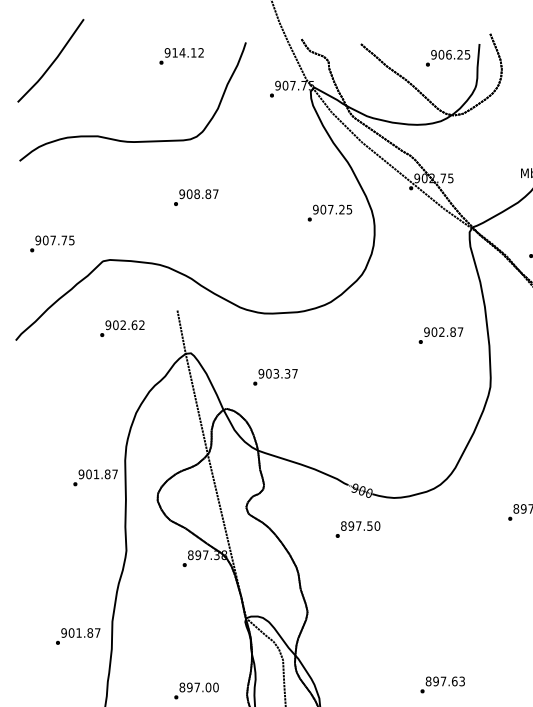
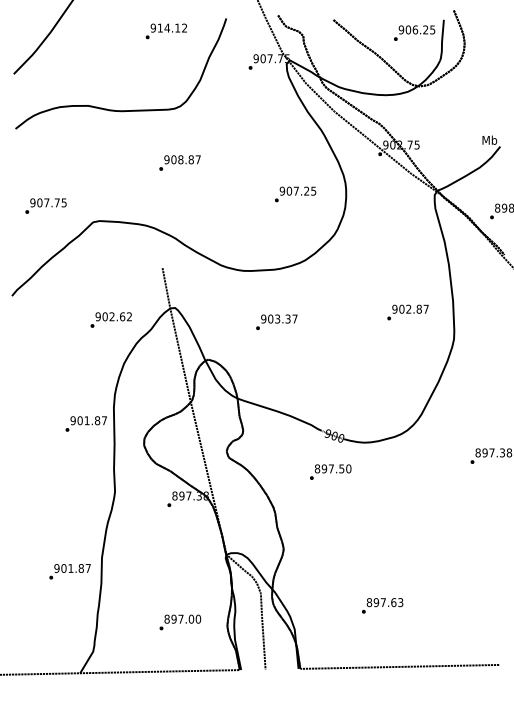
text: (329, 213) -> (295, 194), moved
text: (121, 328) -> (110, 319), moved
text: (440, 335) -> (407, 312), moved
text: (275, 376) -> (276, 321), moved
text: (442, 684) -> (382, 605), moved

